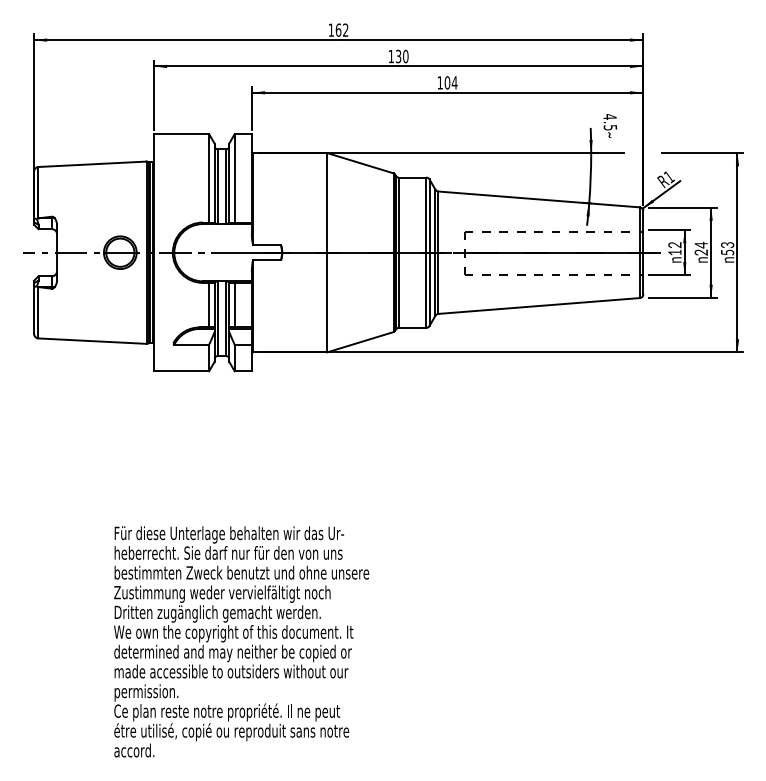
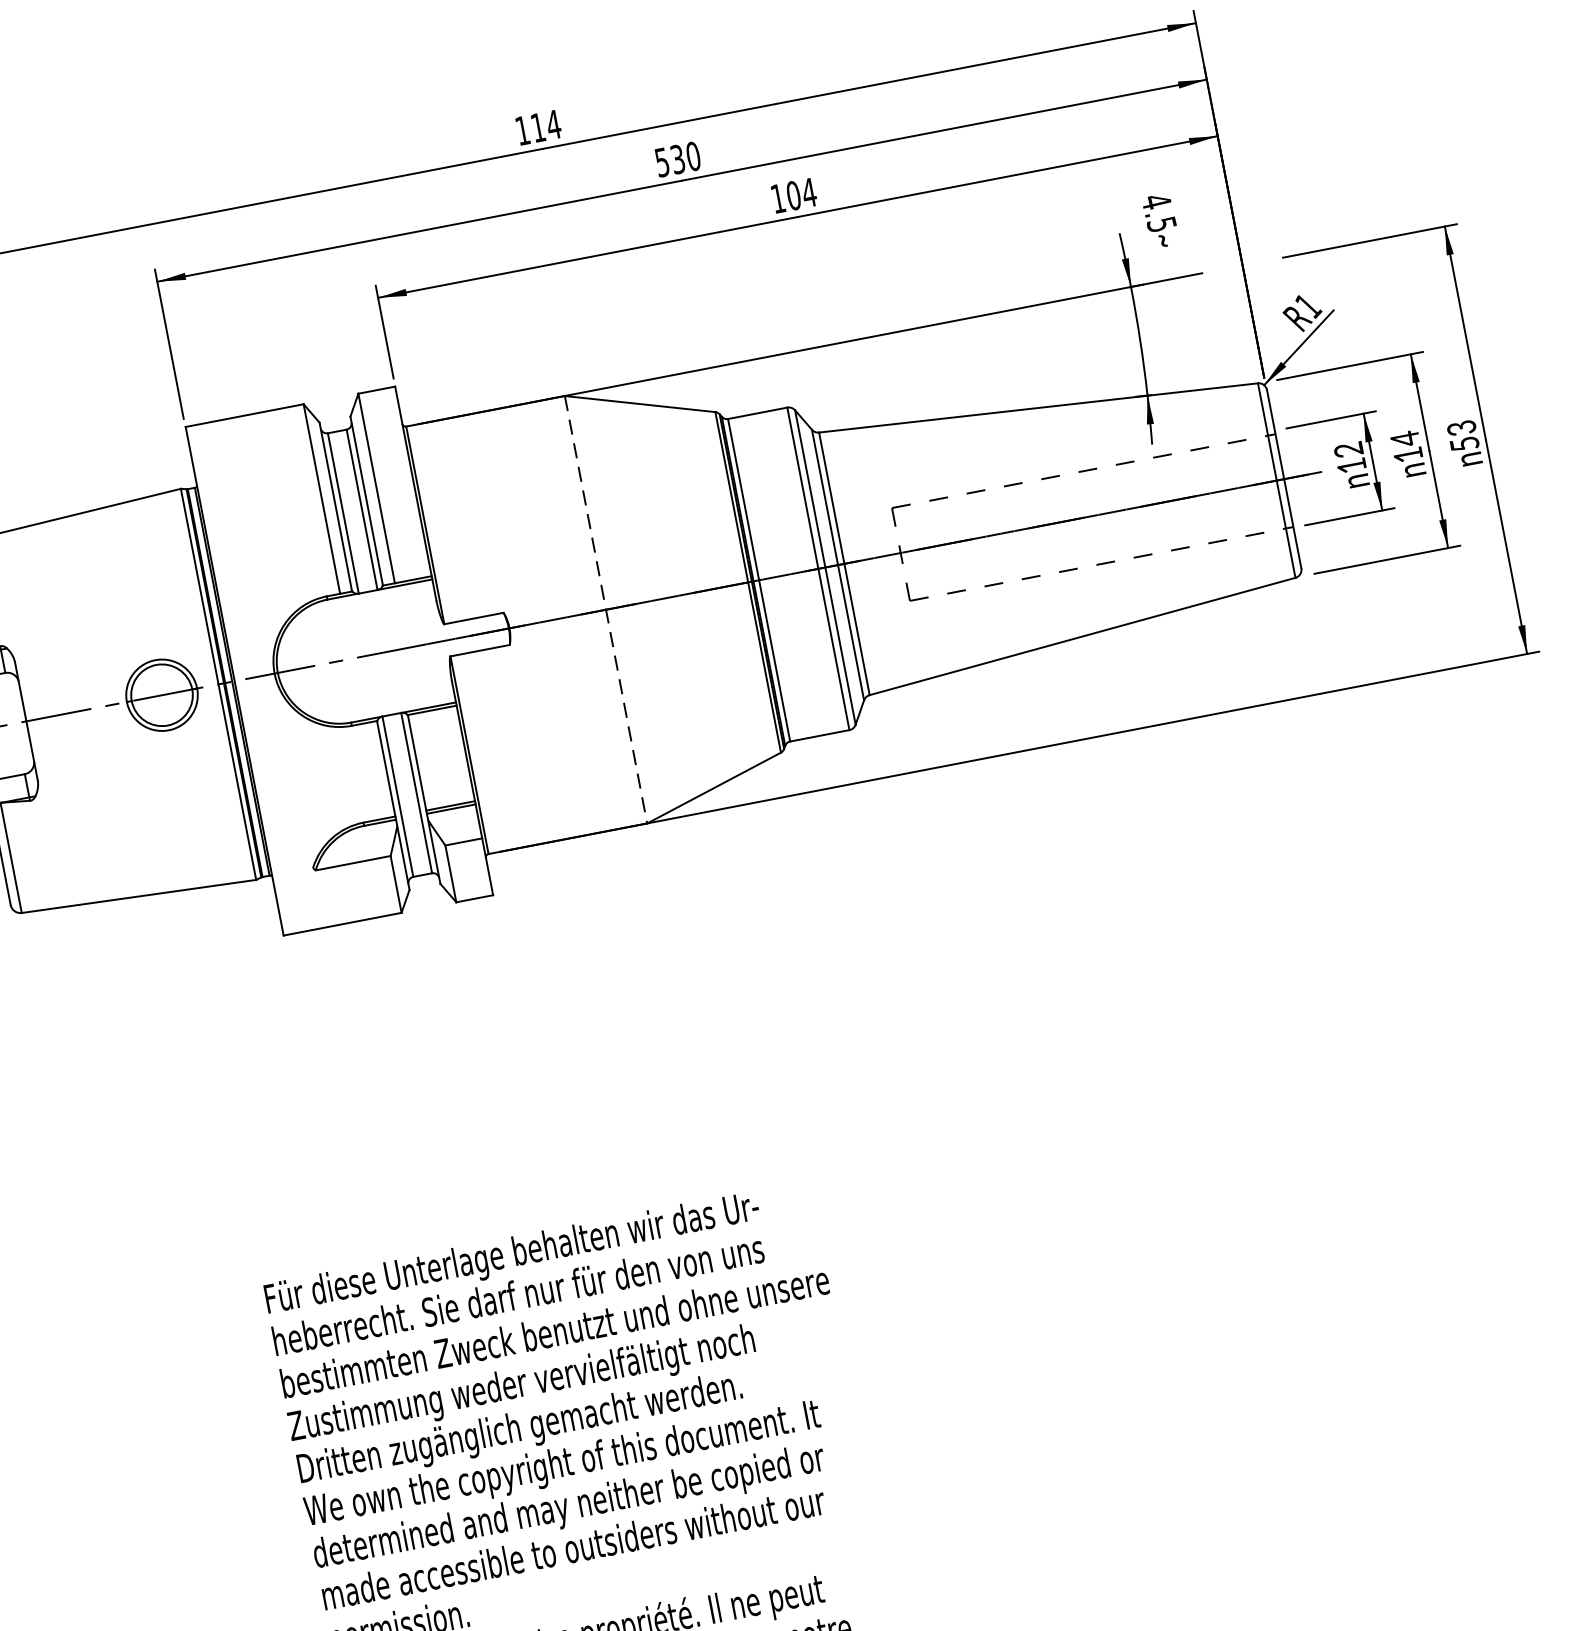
text: (341, 29) -> (544, 124), 162 -> 114
text: (390, 56) -> (660, 162), 130 -> 530
line: (327, 252) -> (606, 609), solid -> dashed
text: (700, 252) -> (1406, 455), 24 -> 14
line: (209, 304) -> (374, 769), removed
line: (234, 304) -> (428, 759), removed

